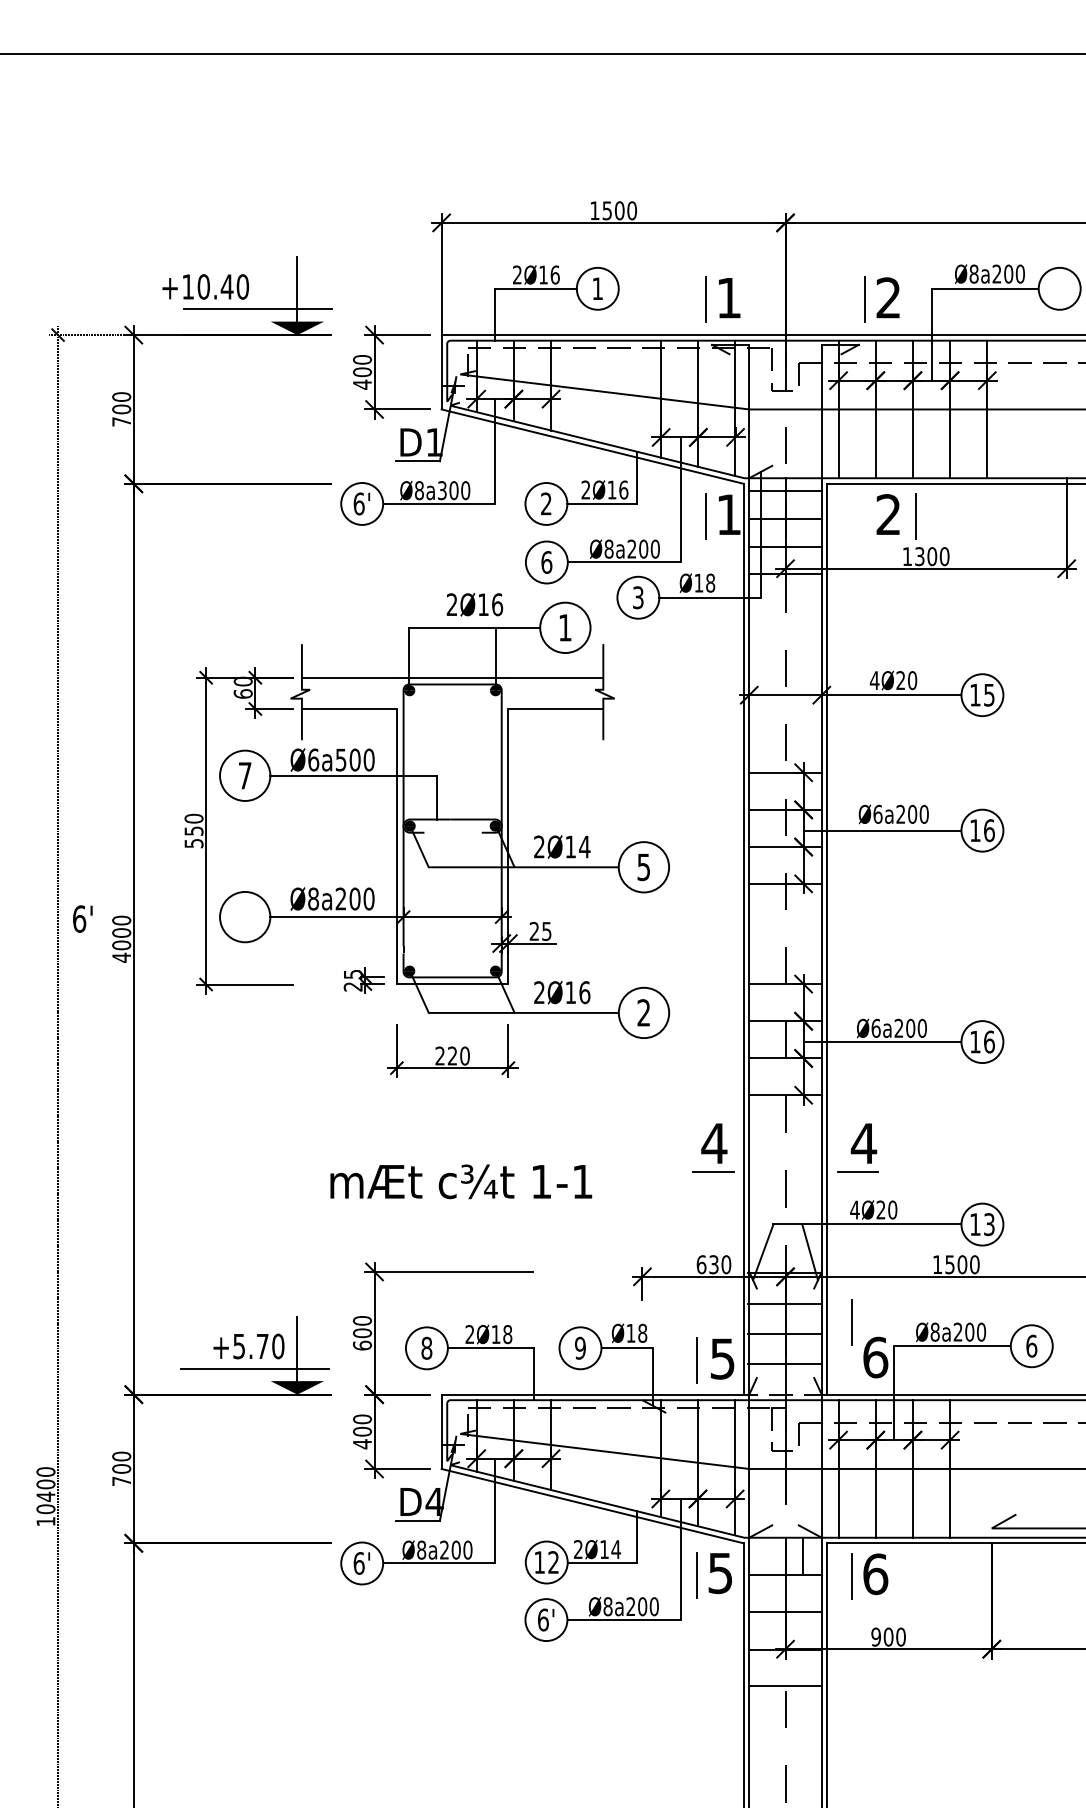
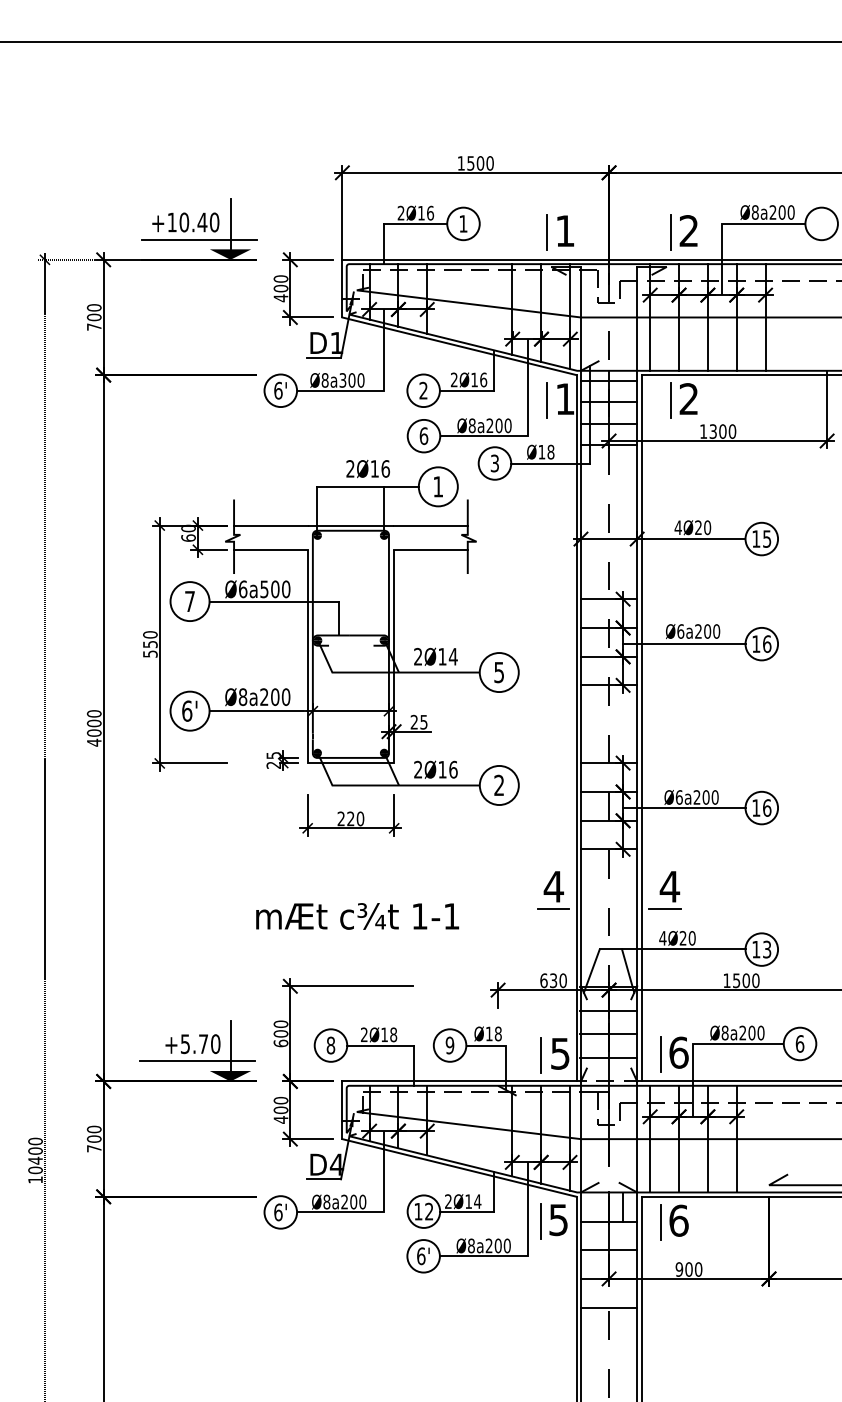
text: (205, 286) -> (185, 222), moved
line: (915, 516) -> (670, 400), moved
text: (82, 918) -> (189, 710), moved
line: (851, 1322) -> (660, 1054), moved

